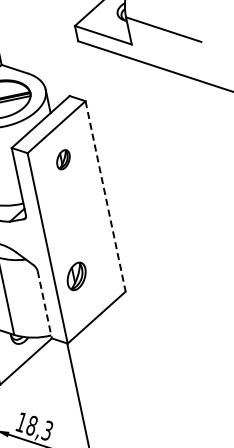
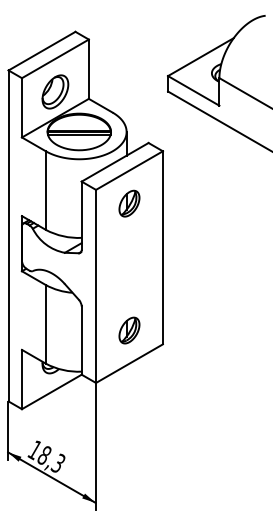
part: (63, 159) -> (129, 203), size x1.43
line: (105, 196) -> (162, 247), dashed -> solid
part: (76, 276) -> (129, 330), moved
line: (44, 305) -> (81, 341), dashed -> solid

